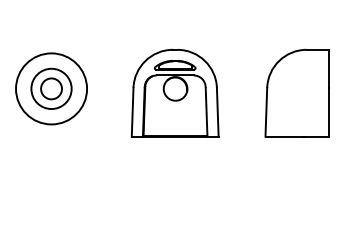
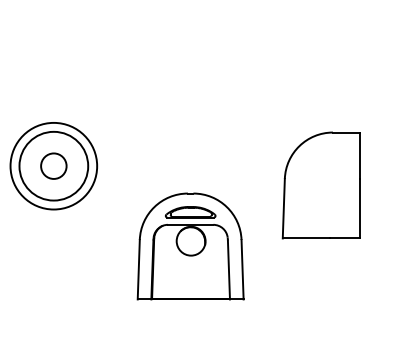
circle: (51, 88) -> (53, 165), size x1.4
part: (175, 93) -> (190, 246), moved
part: (296, 93) -> (320, 185), moved

